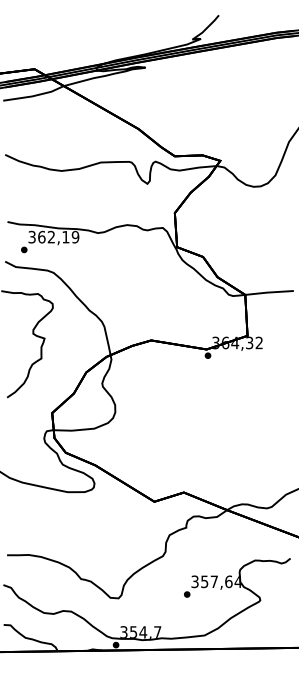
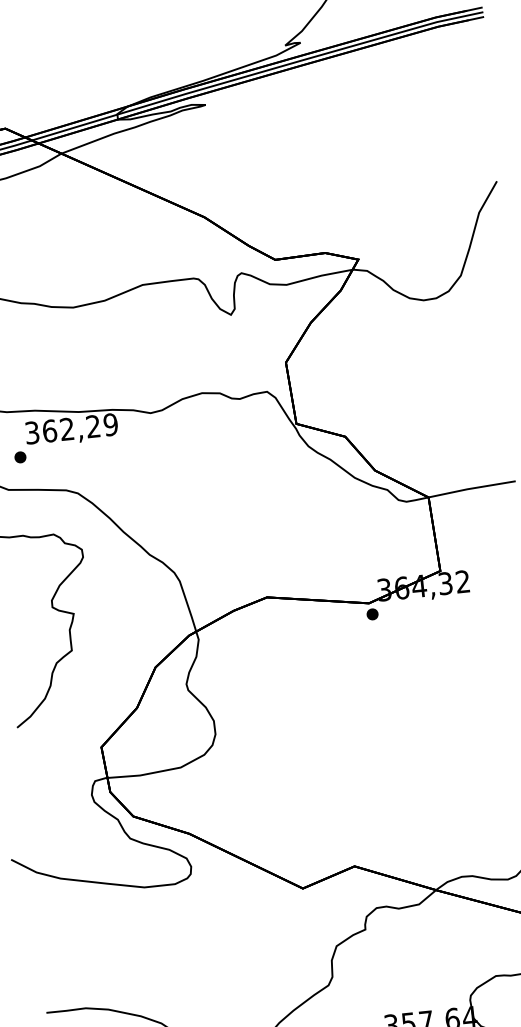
text: (65, 236) -> (92, 425), 362,19 -> 362,29

